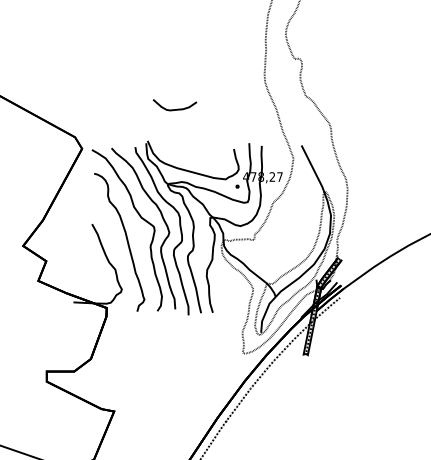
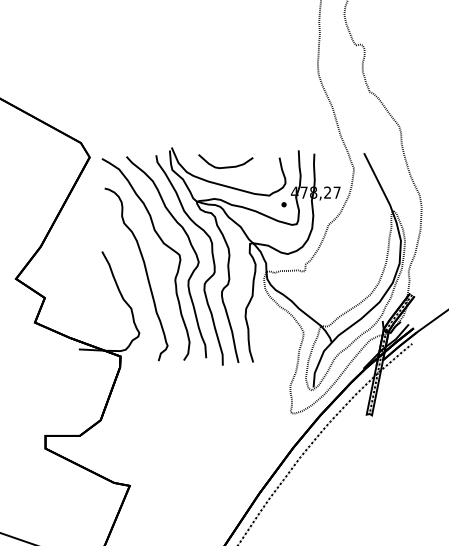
curve: (174, 109) -> (225, 167), moved

